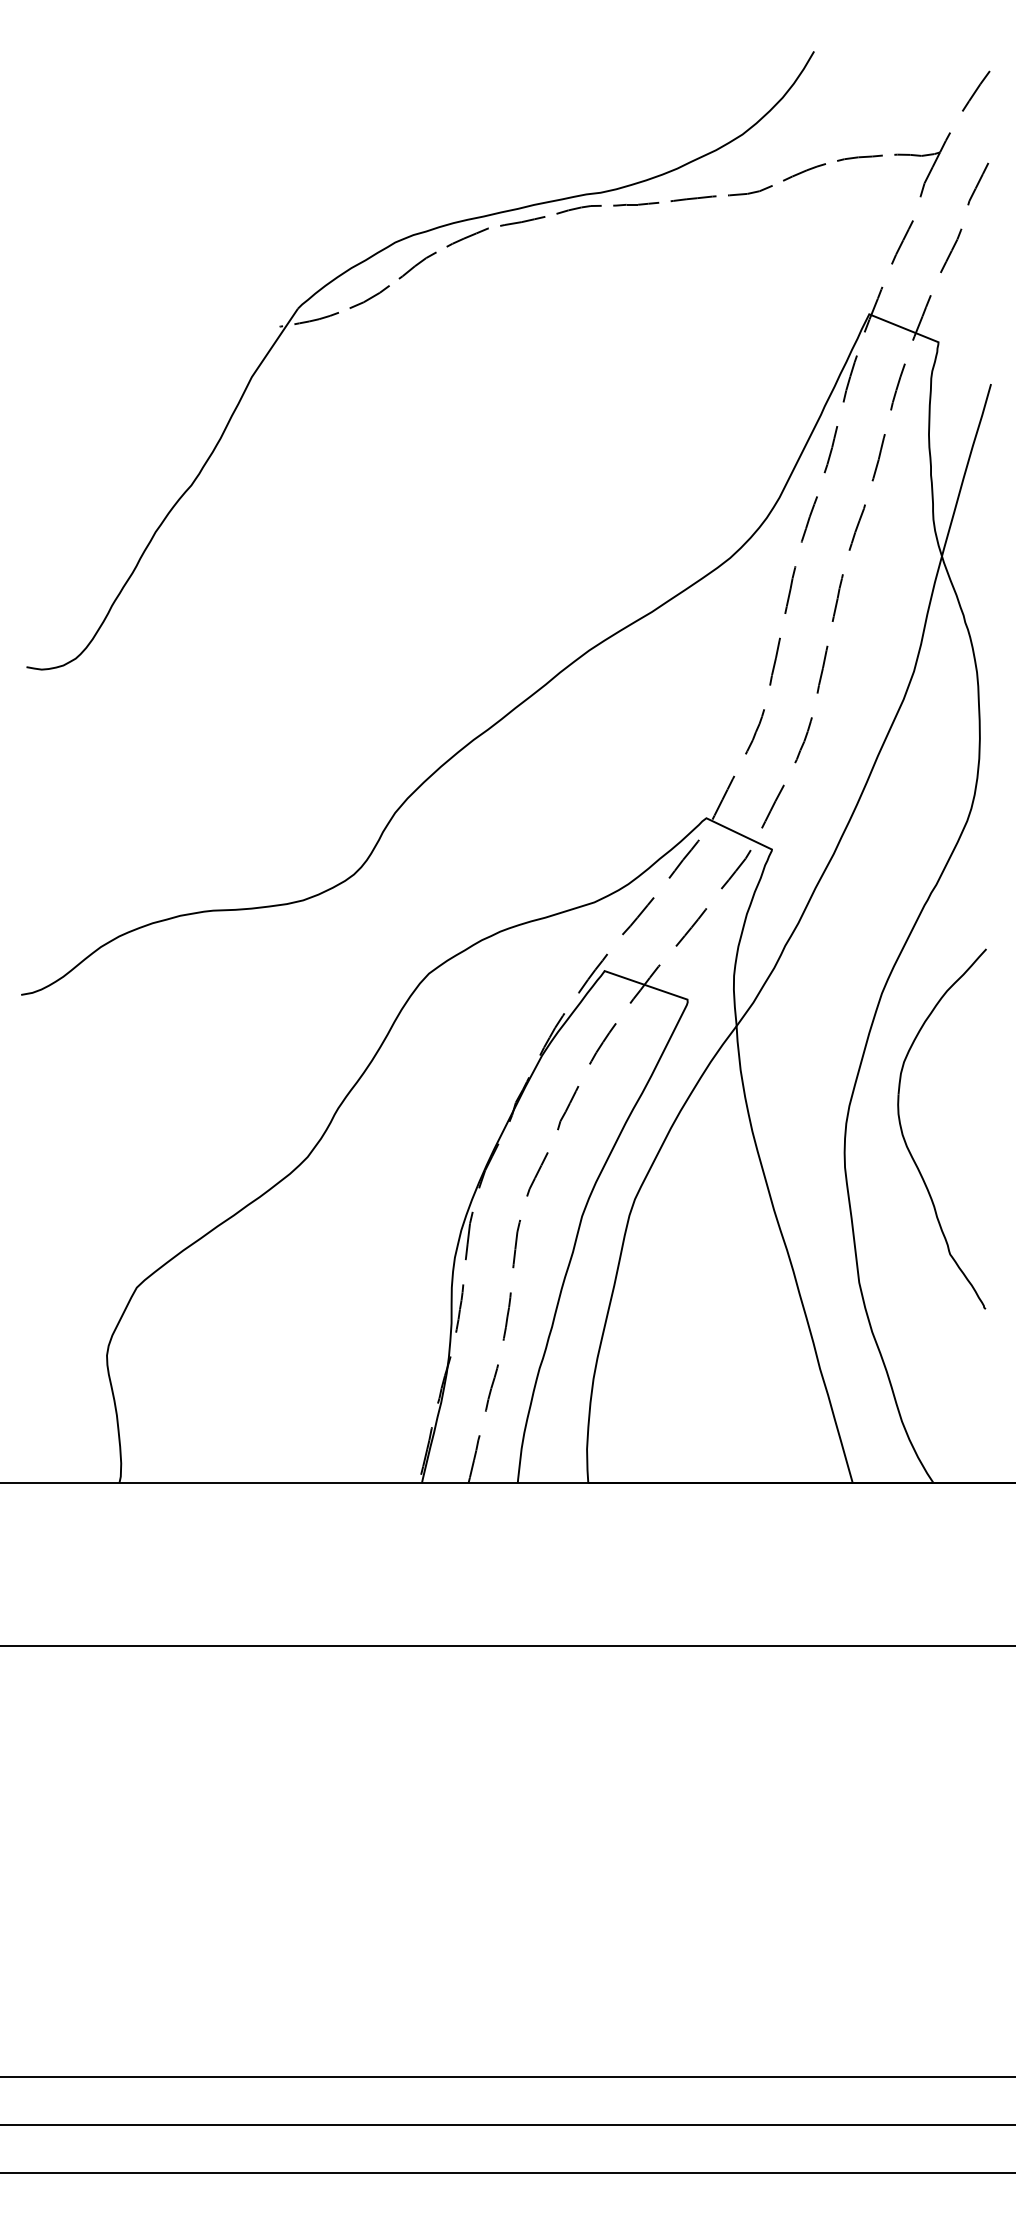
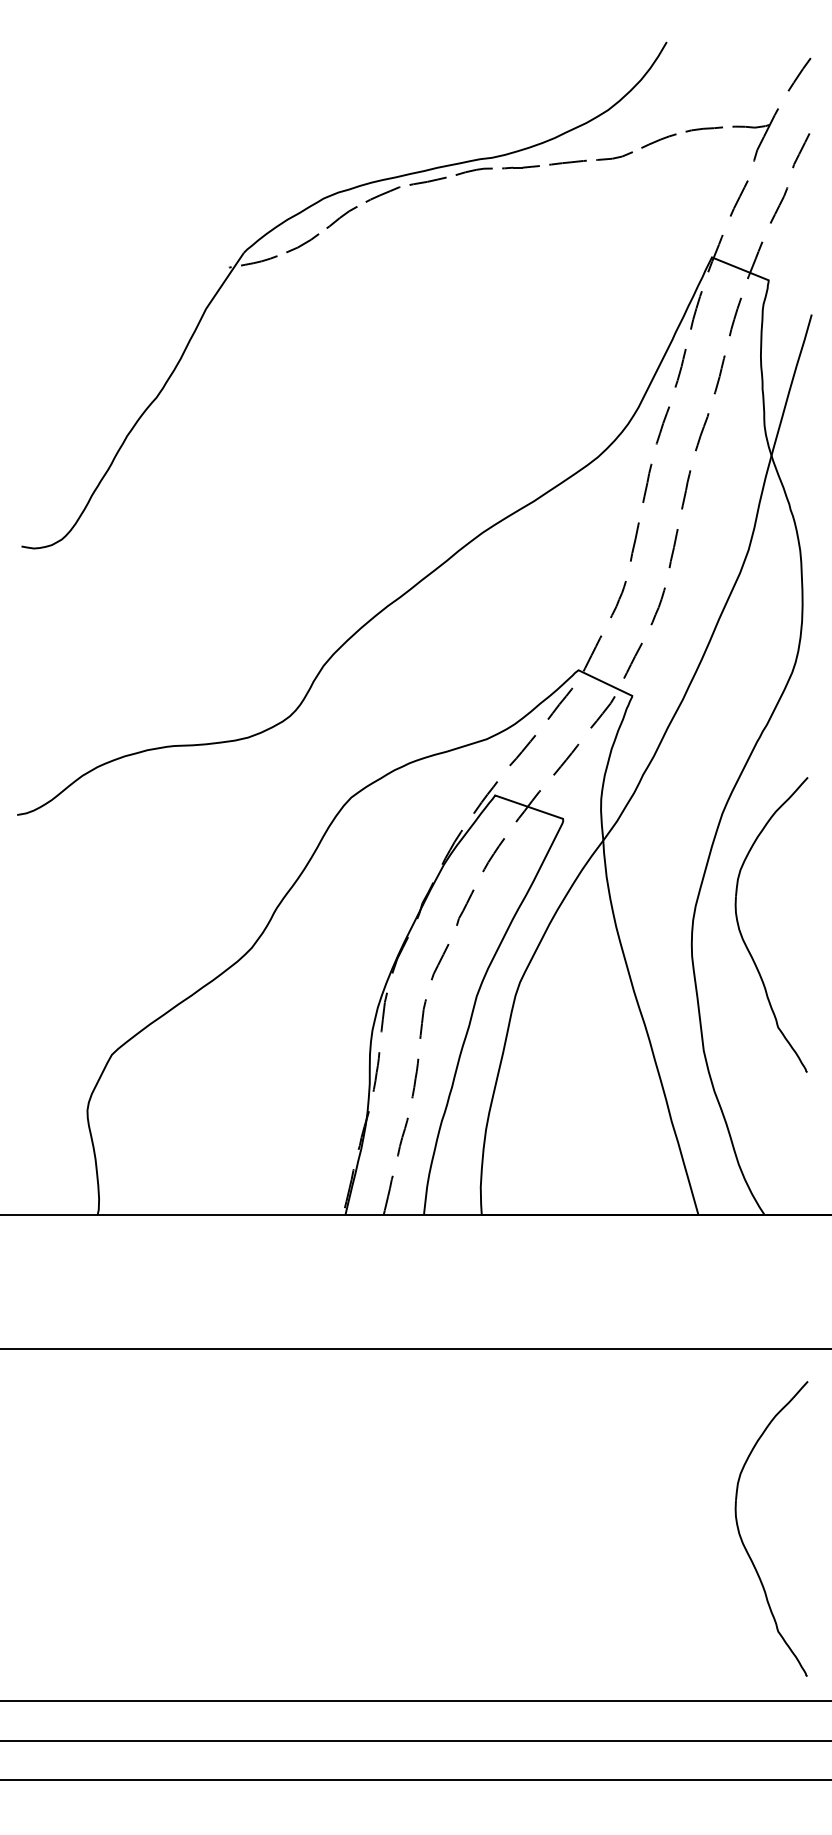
part: (907, 1881) -> (743, 1541), added

